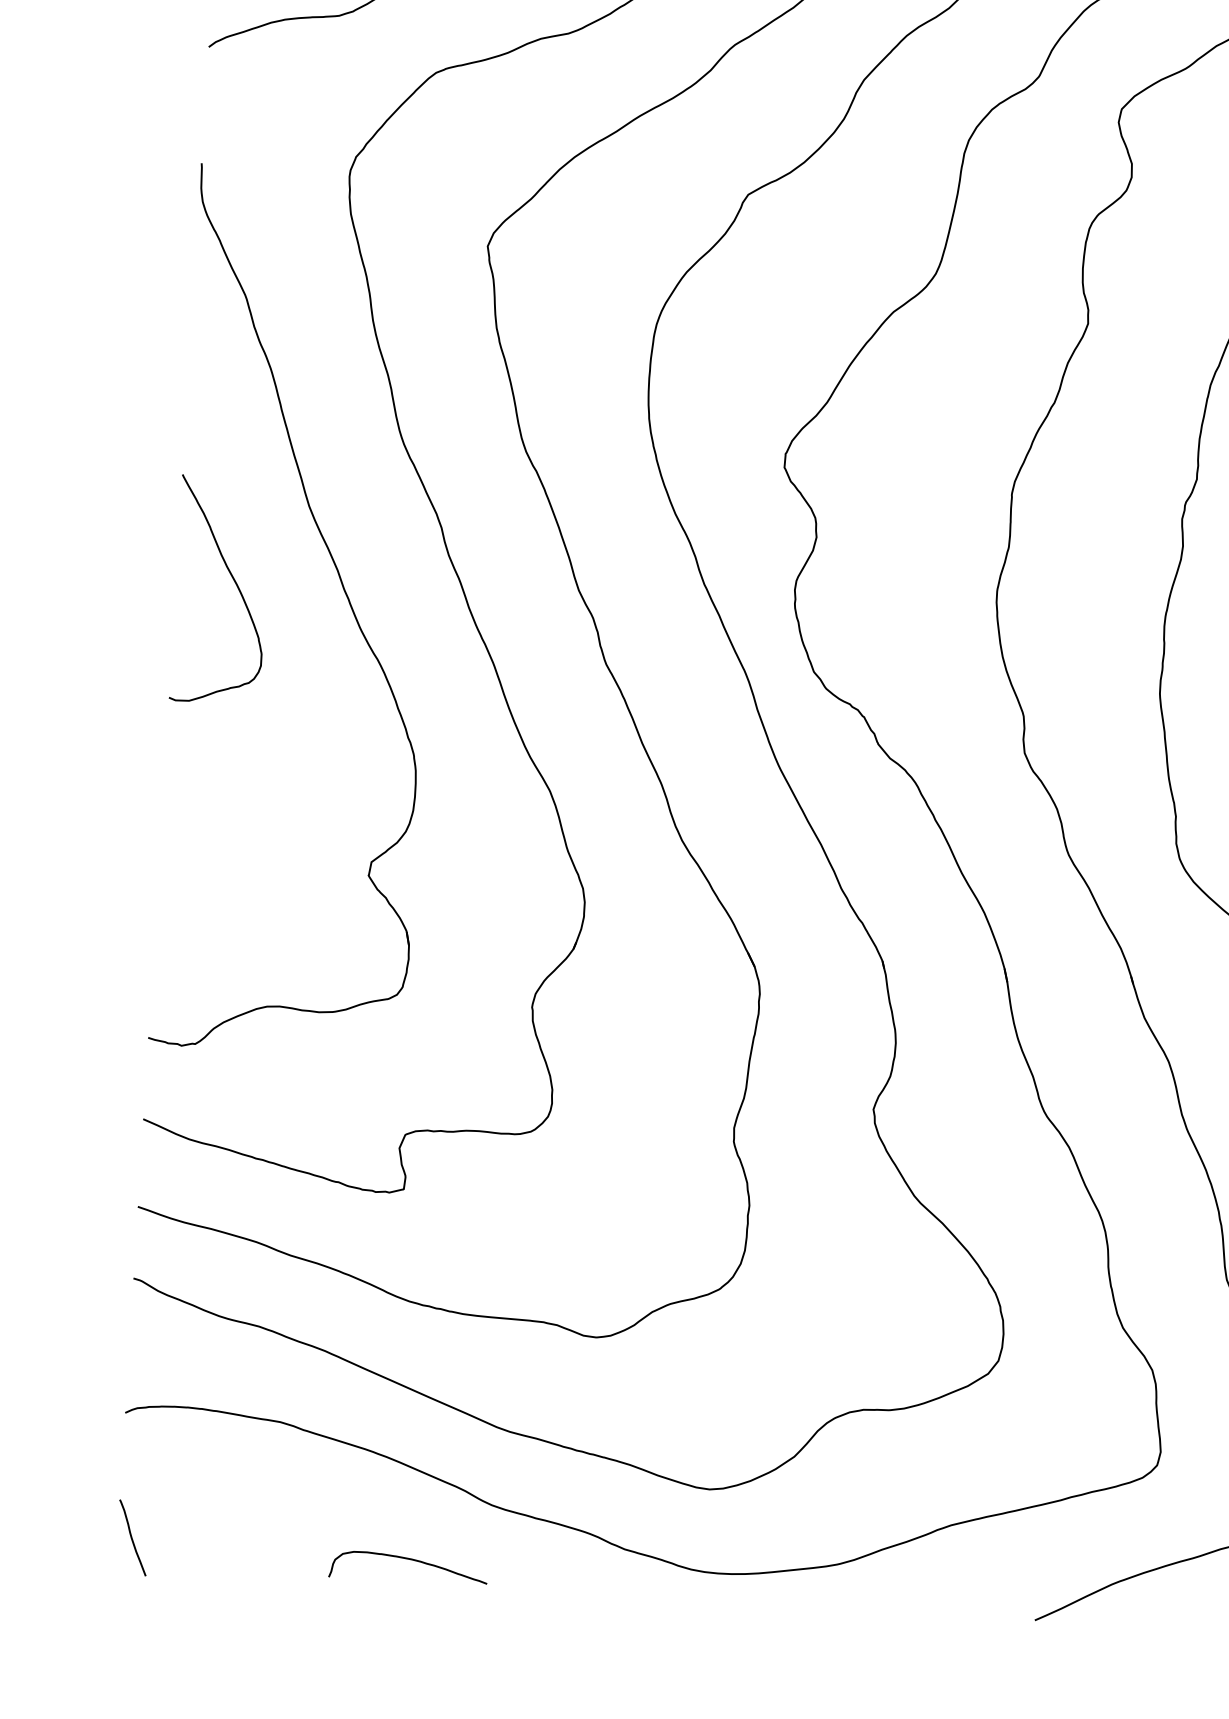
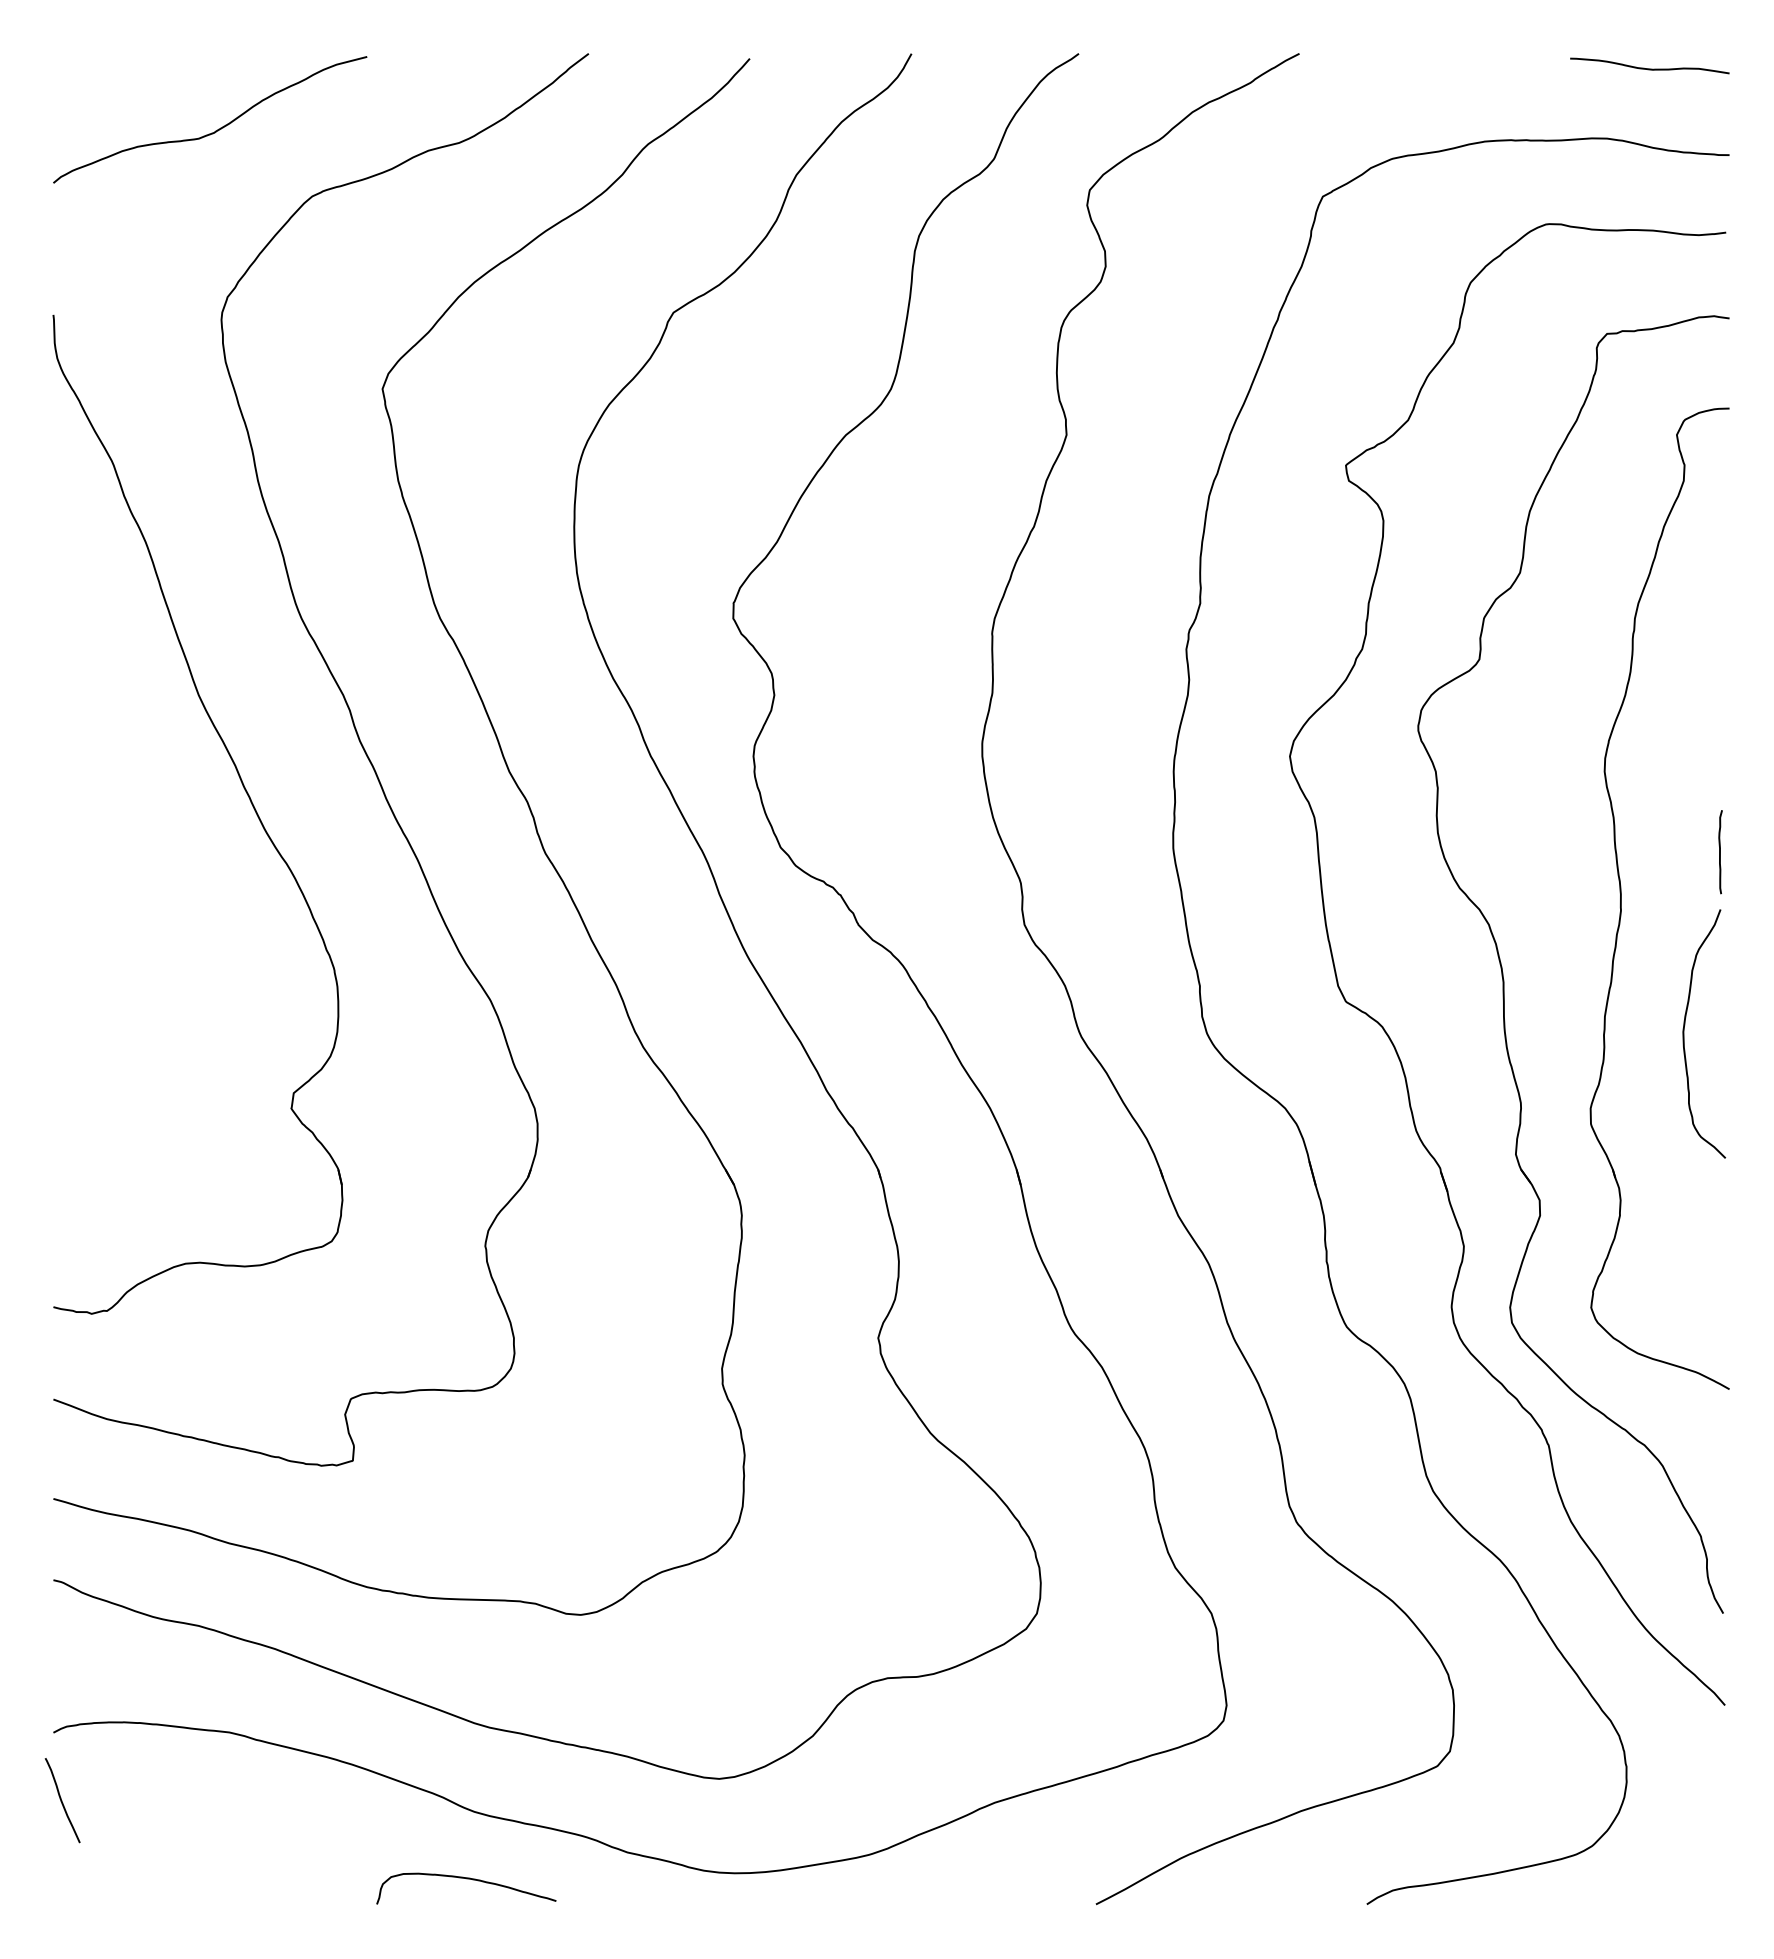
curve: (234, 582) -> (119, 786), removed
curve: (132, 1537) -> (62, 1800), moved
curve: (409, 1560) -> (466, 1879), moved

